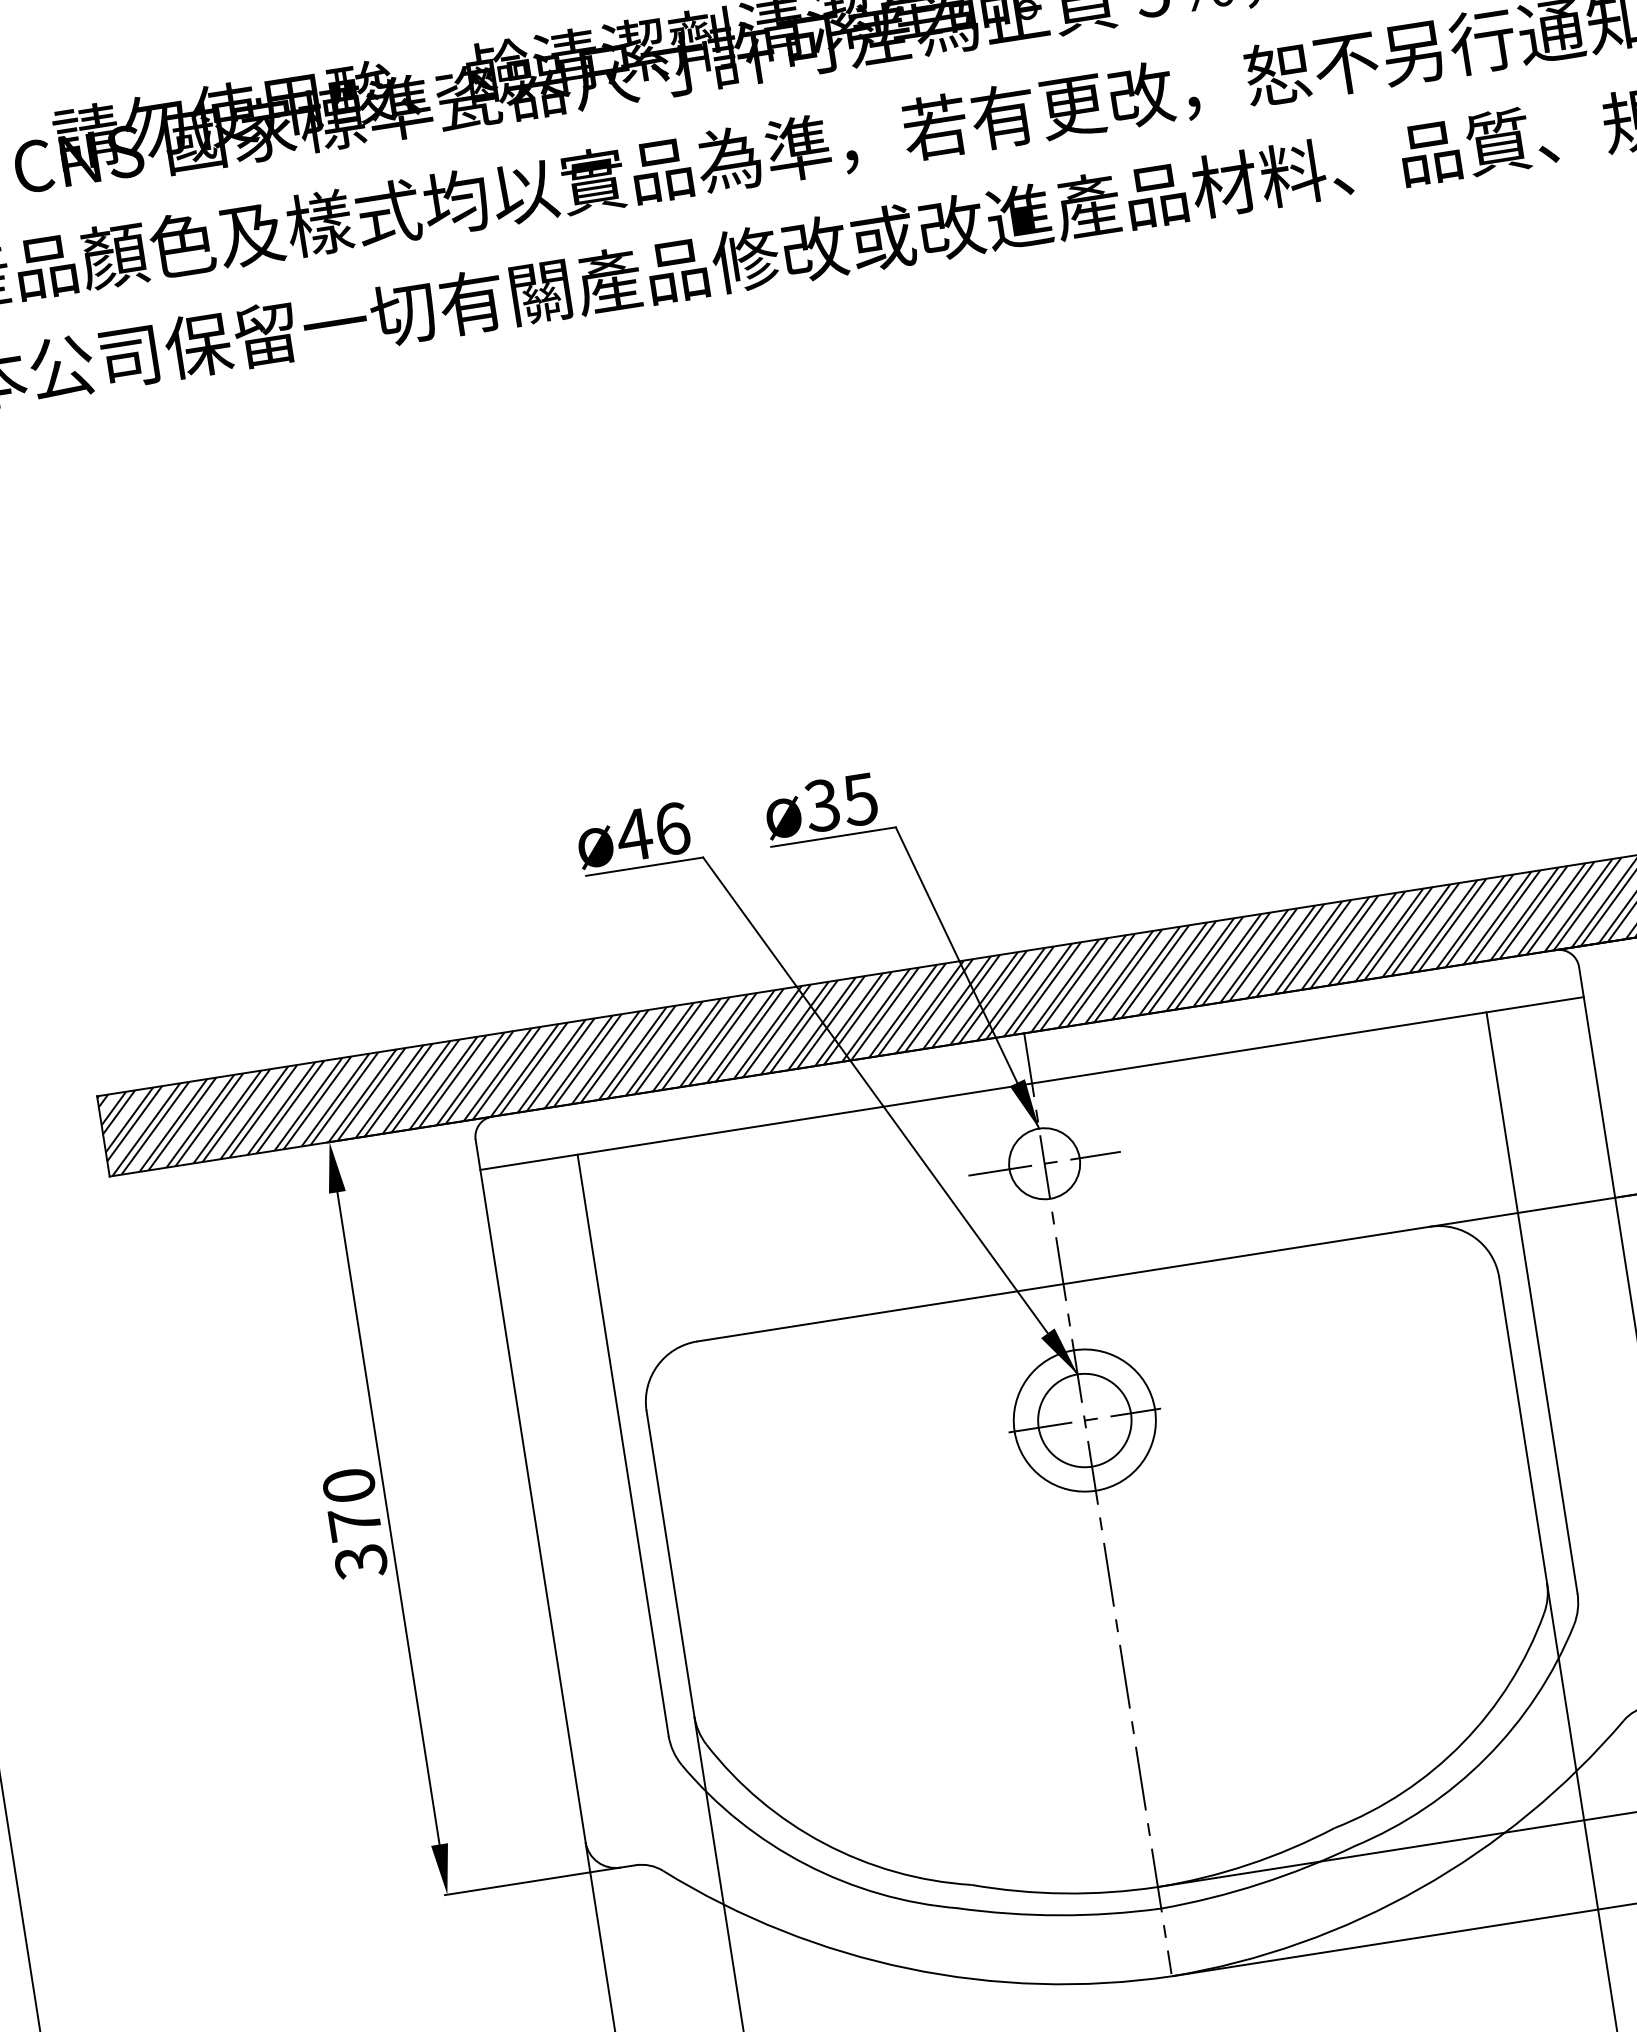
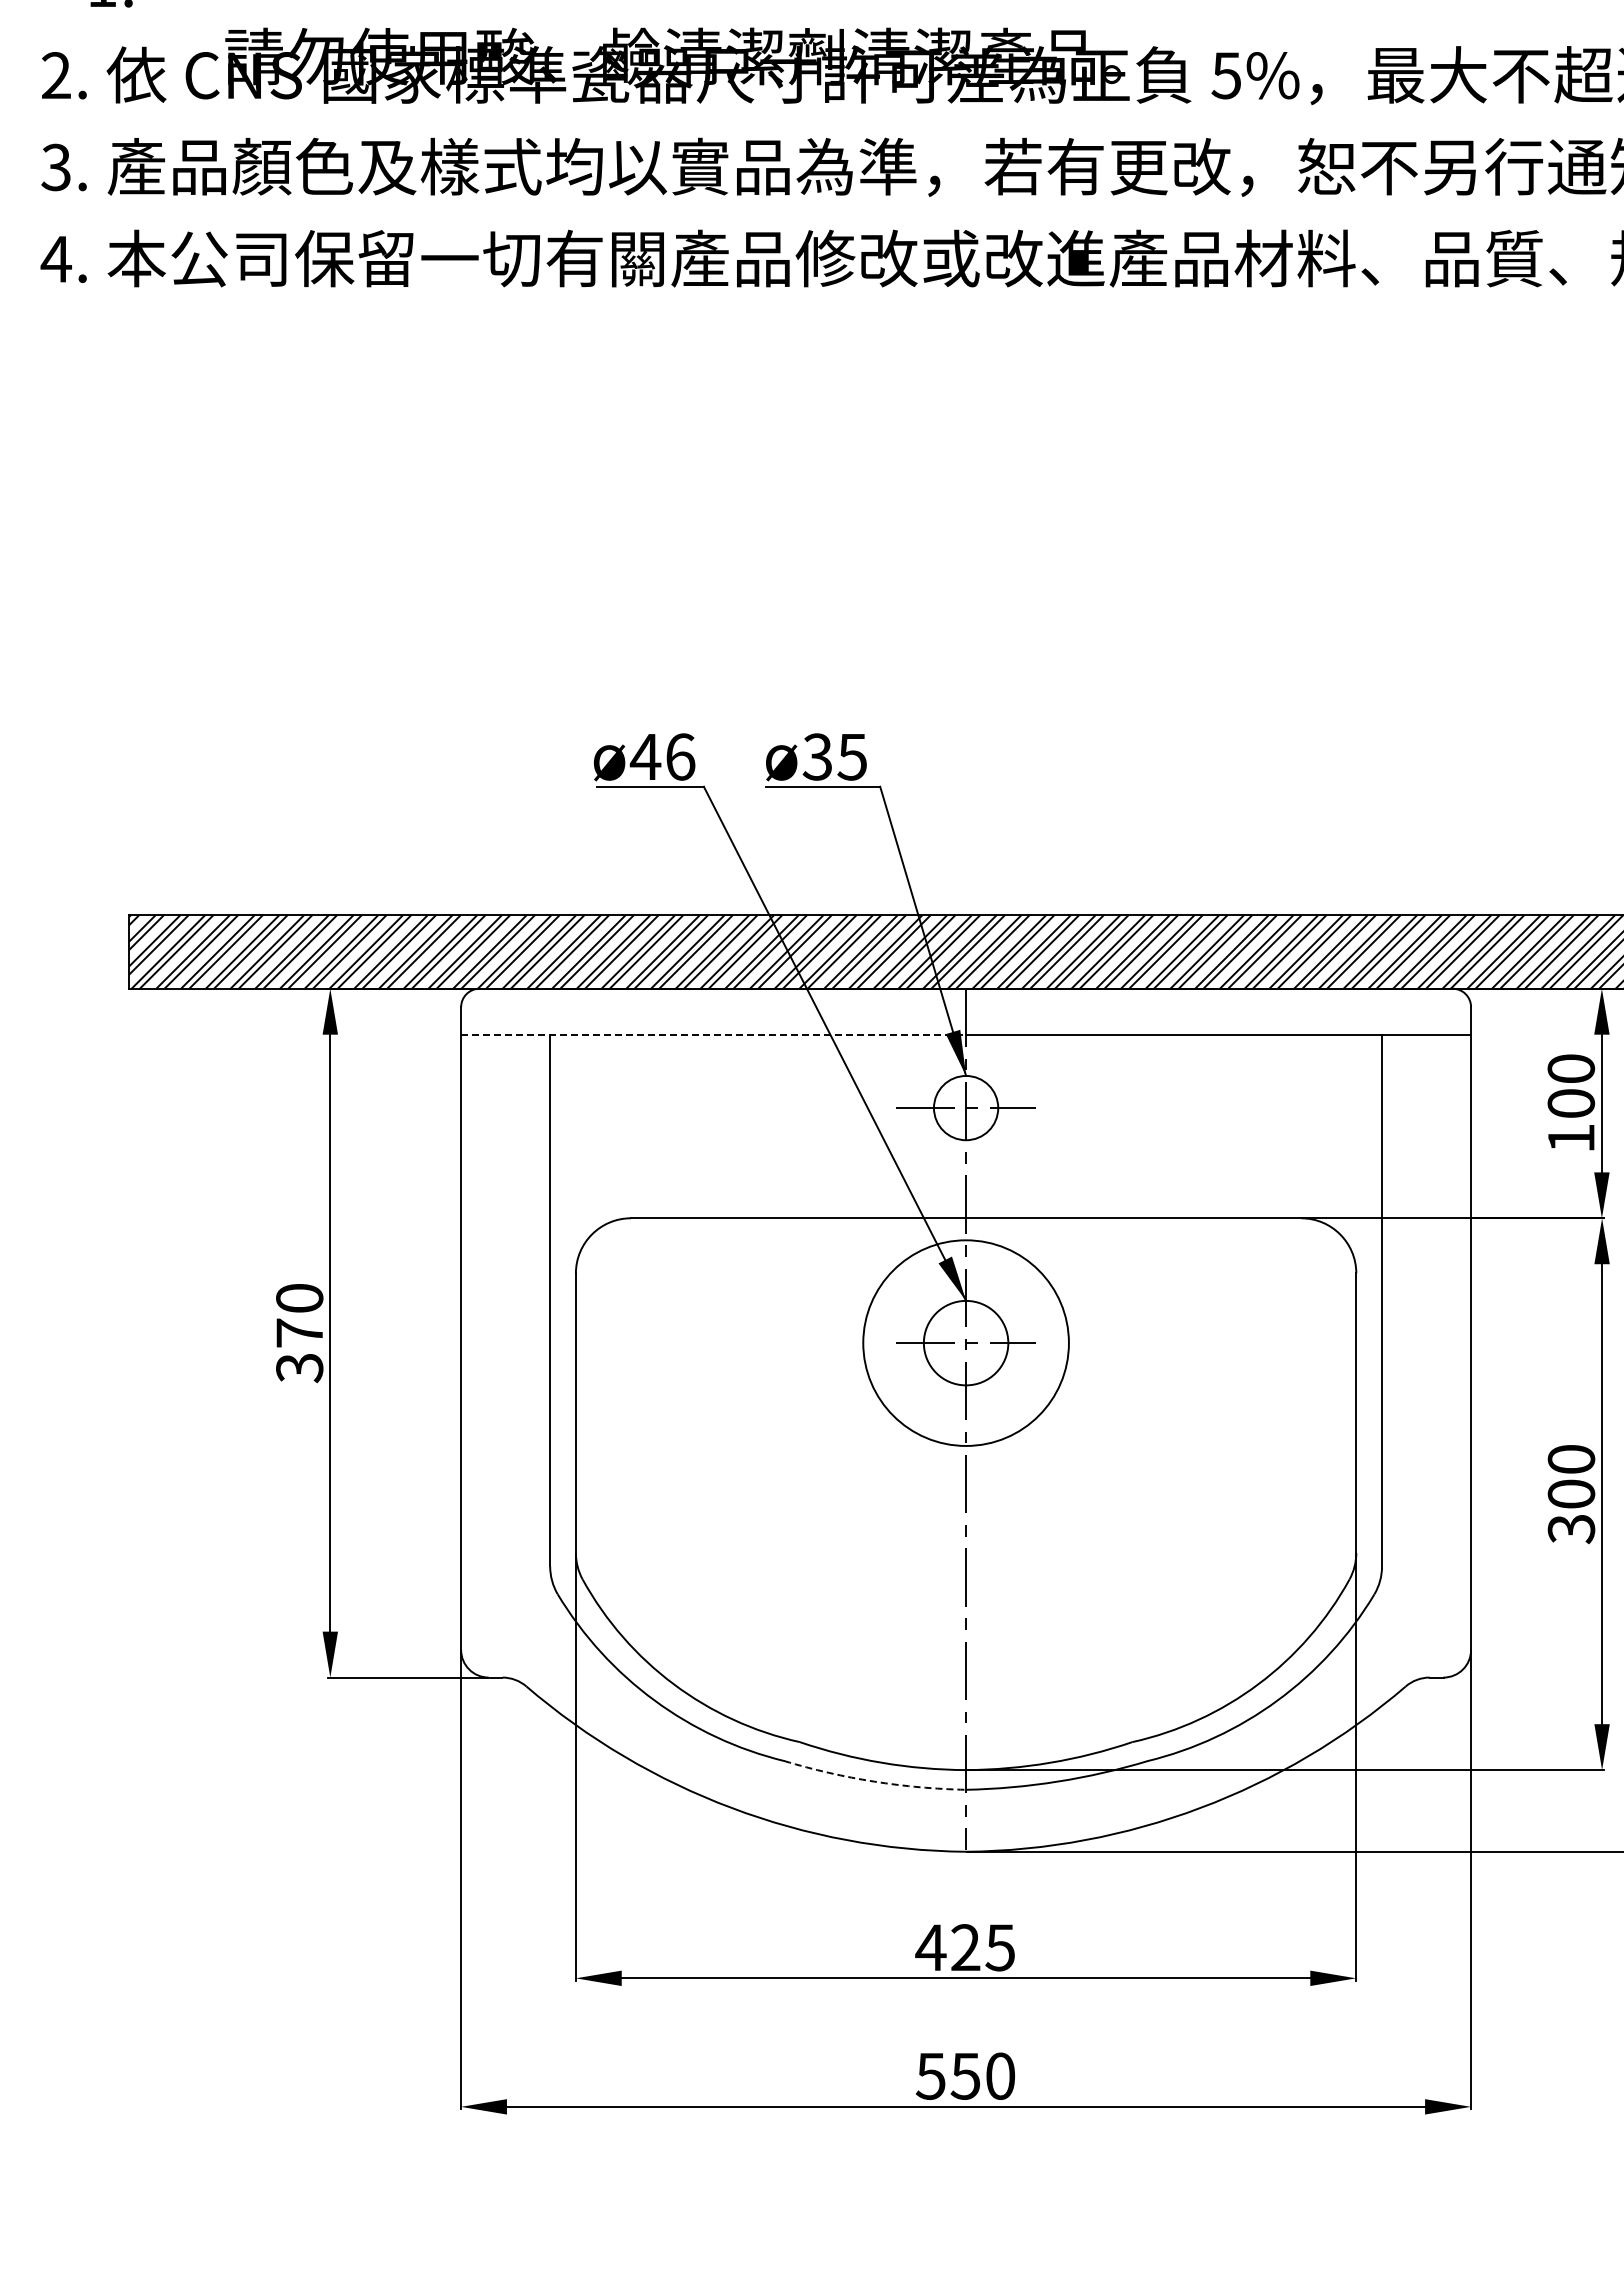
line: (757, 1126) -> (714, 1034), solid -> dashed
circle: (1084, 1419) -> (965, 1342), size x1.6
arc: (1059, 1915) -> (874, 1781), solid -> dashed

